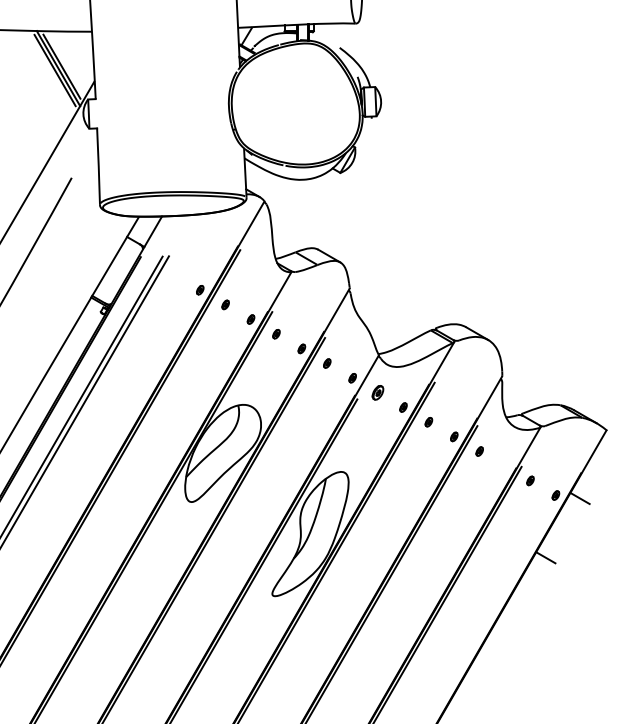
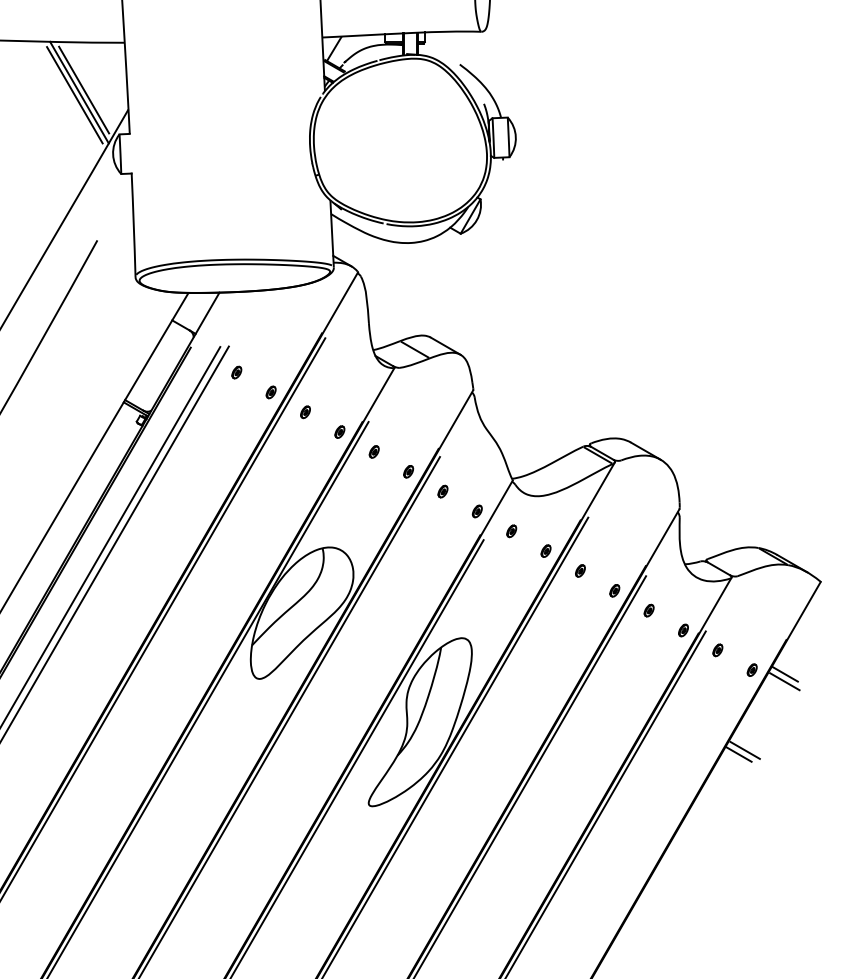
part: (174, 275) -> (236, 372), added
part: (377, 393) -> (511, 531), size x0.62
part: (505, 466) -> (683, 630), added
line: (579, 503) -> (784, 681), added
line: (550, 554) -> (744, 749), added

